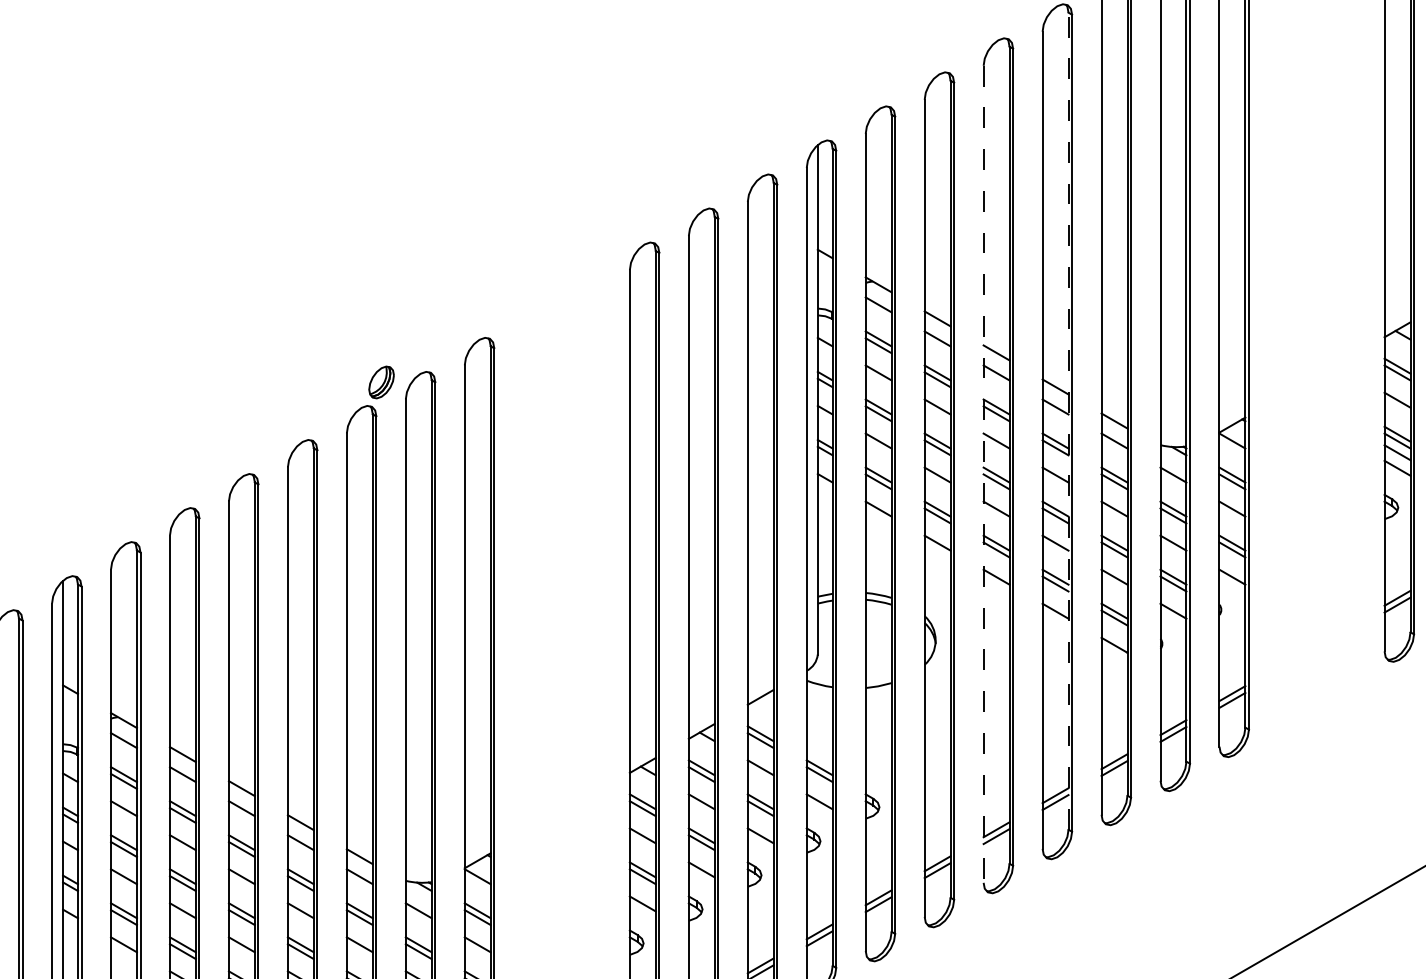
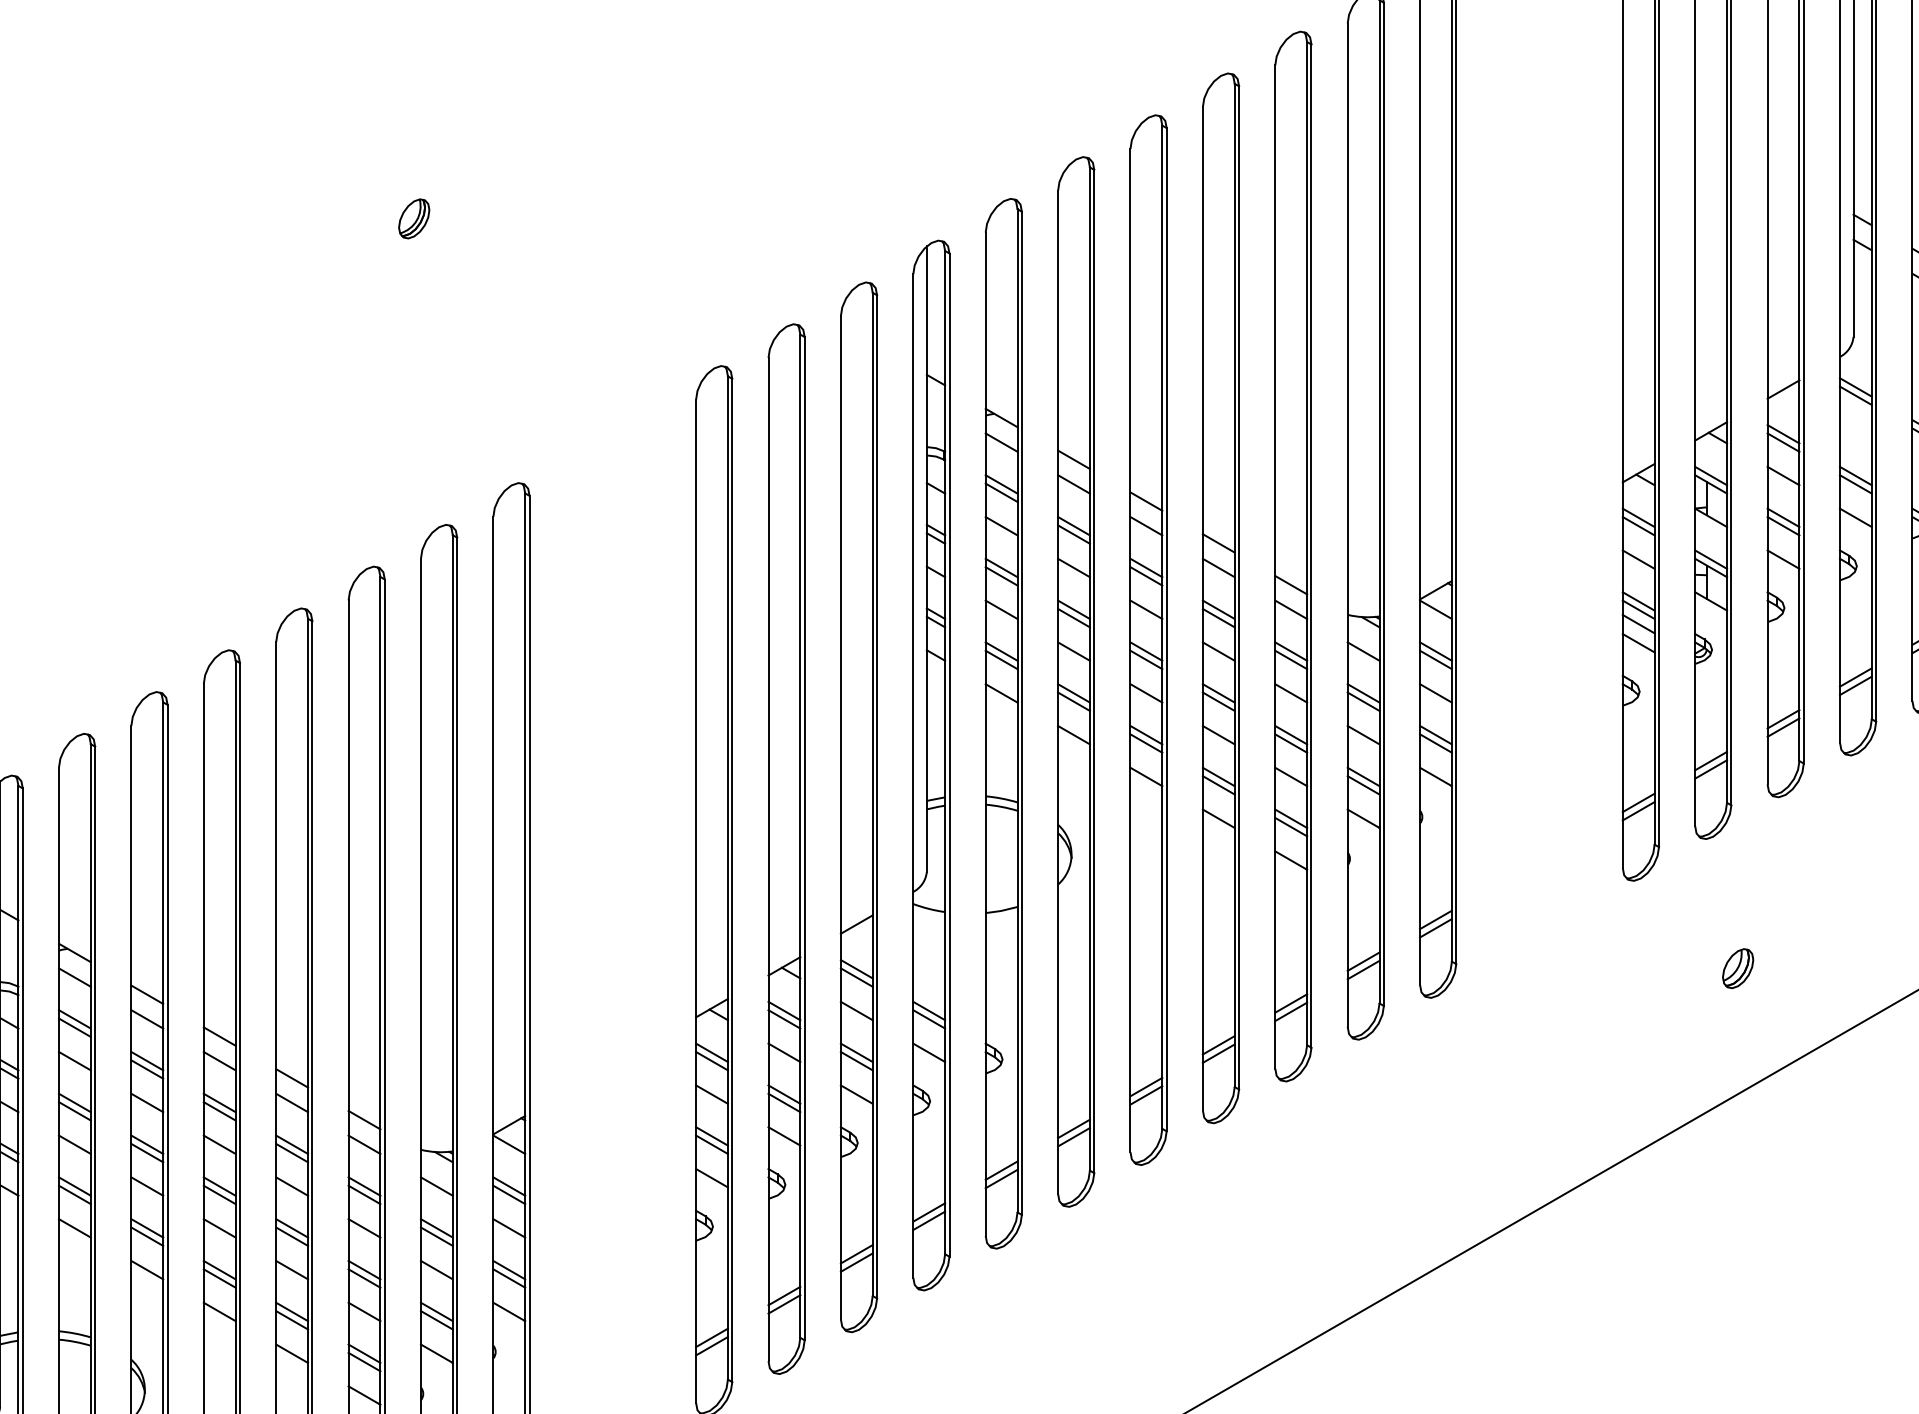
part: (381, 382) -> (414, 218), moved
line: (1068, 421) -> (1234, 585), dashed -> solid
line: (983, 474) -> (1130, 650), dashed -> solid

